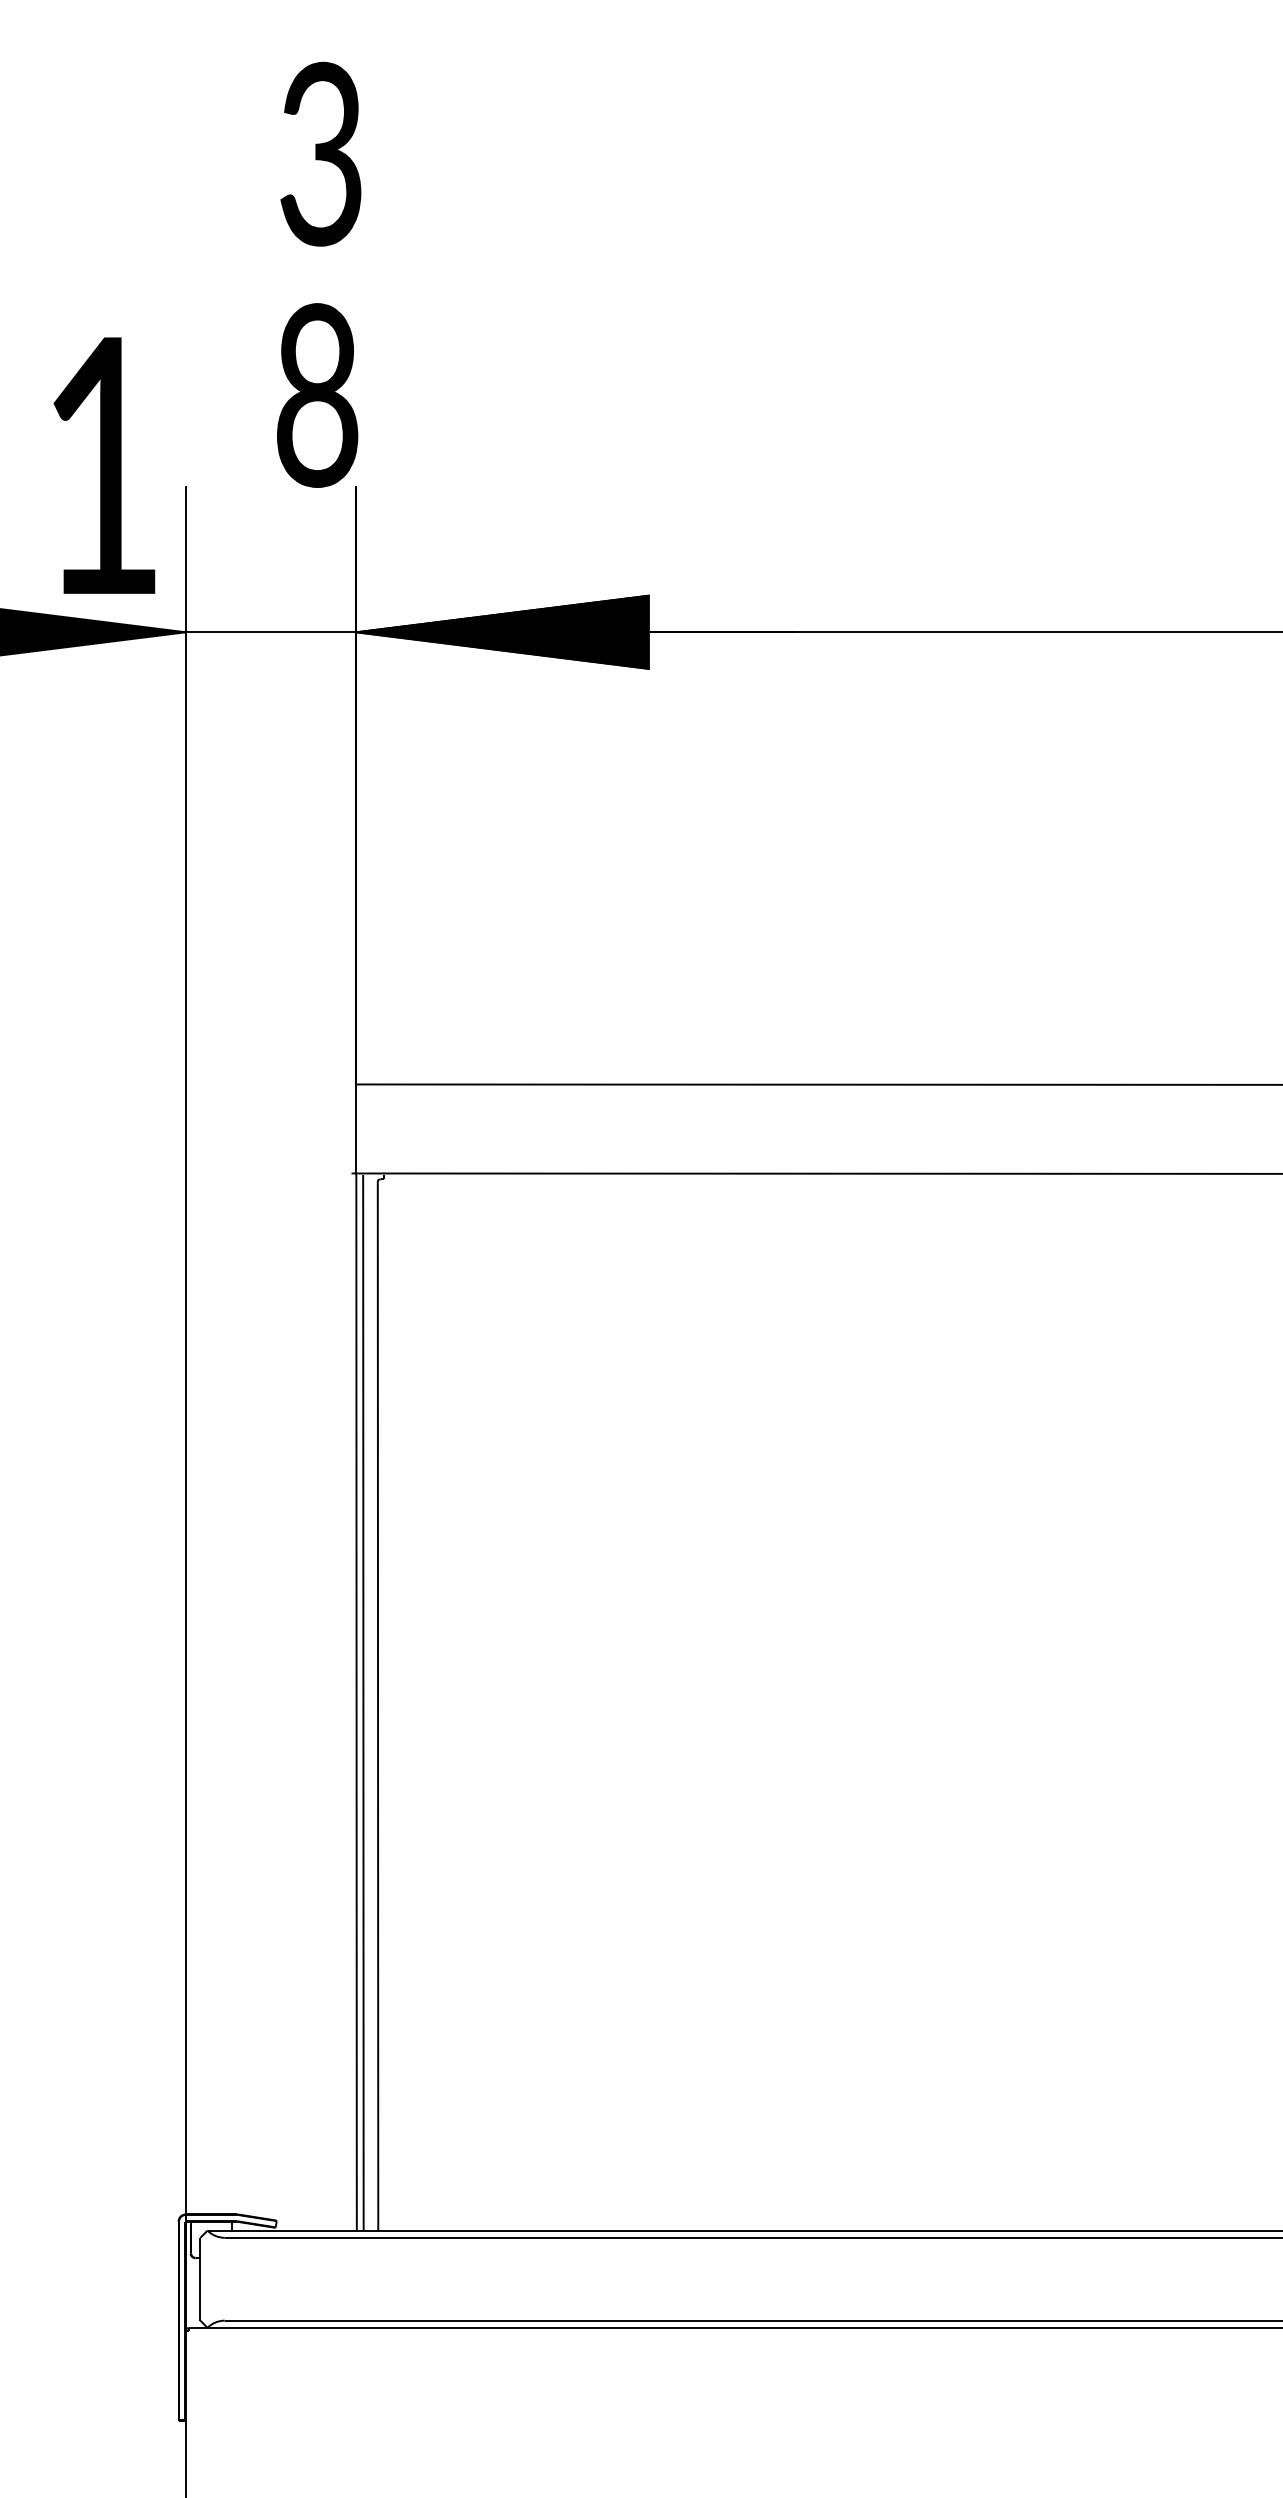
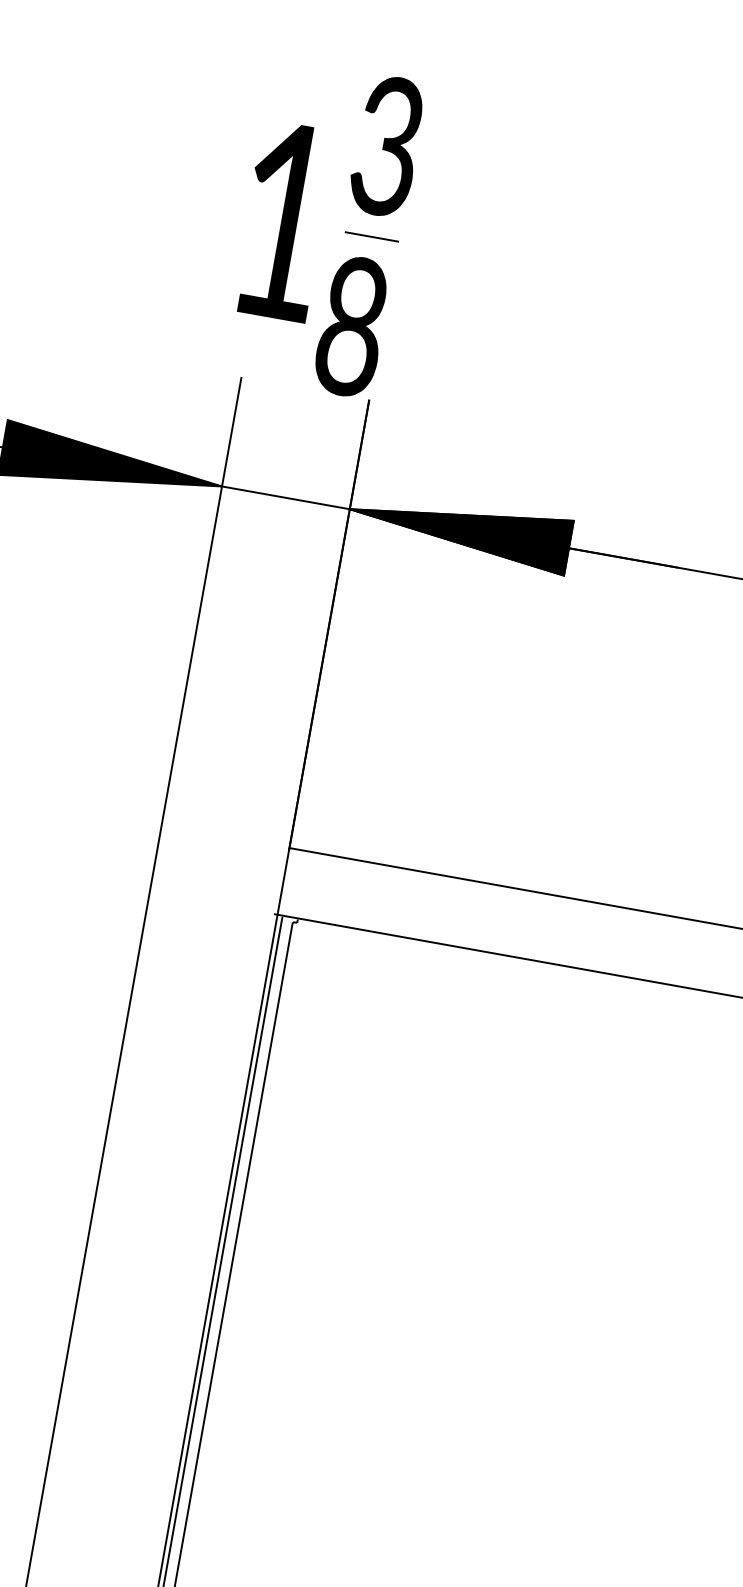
line: (321, 274) -> (371, 236), added
text: (104, 465) -> (284, 221), moved

